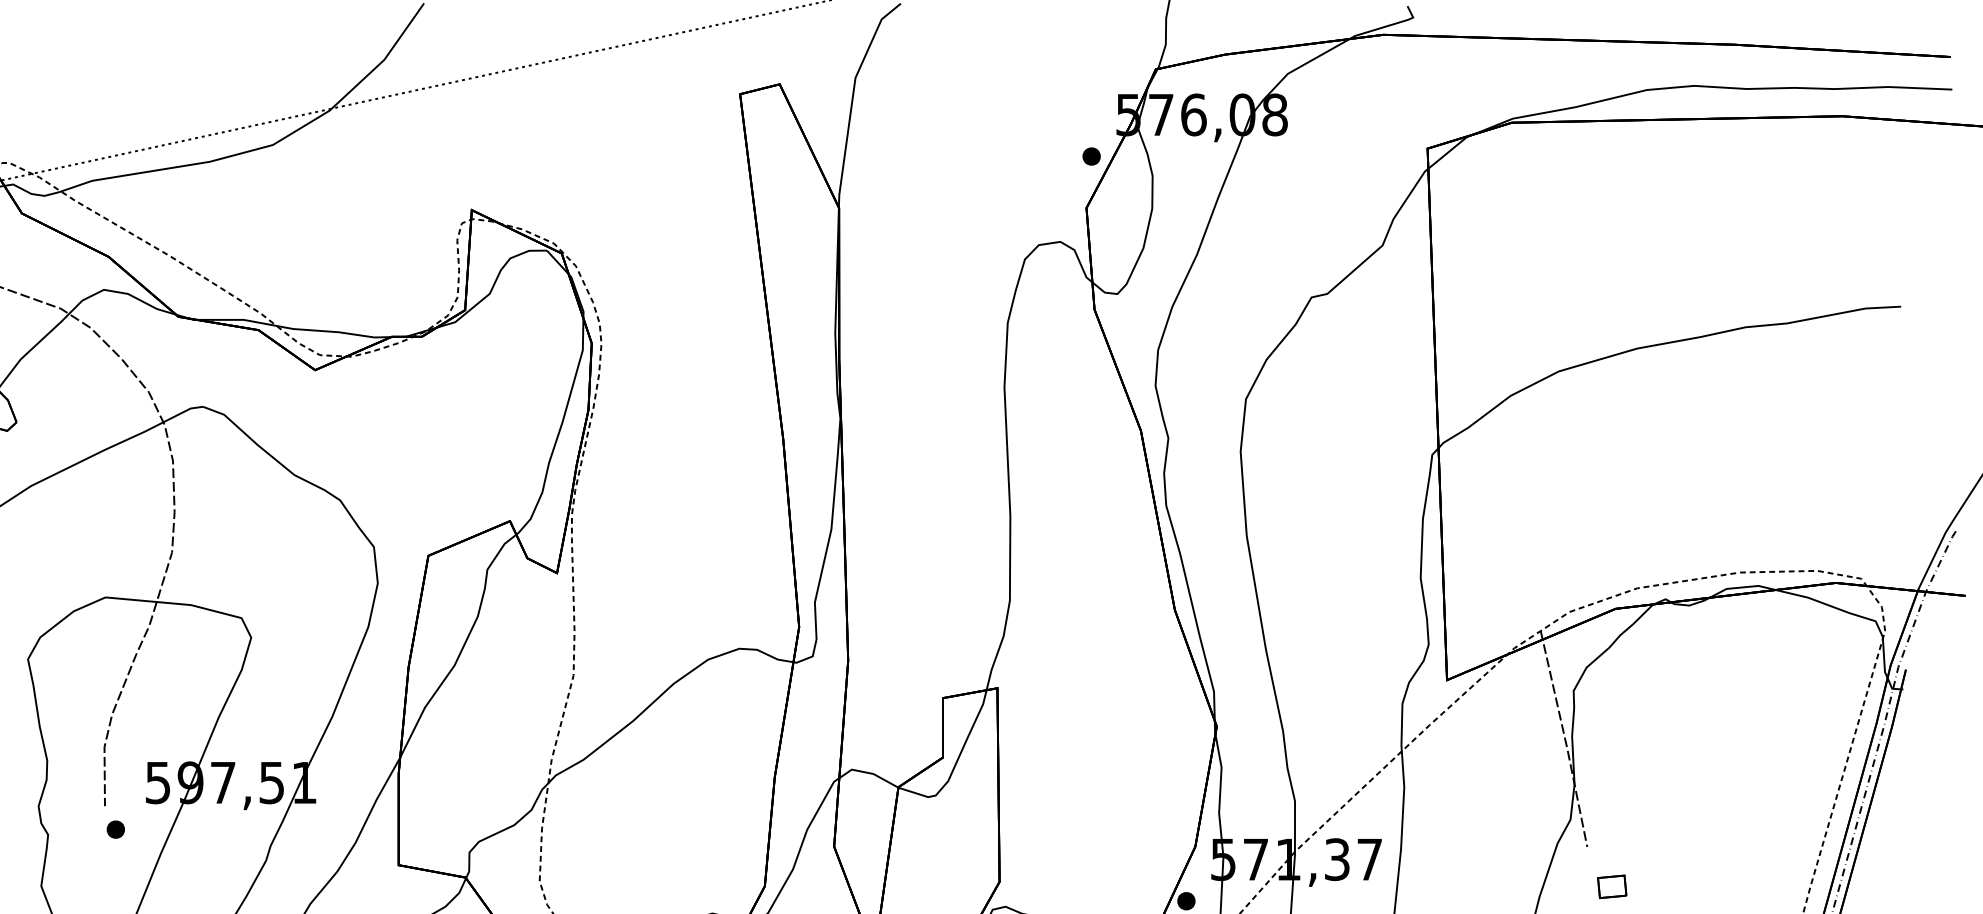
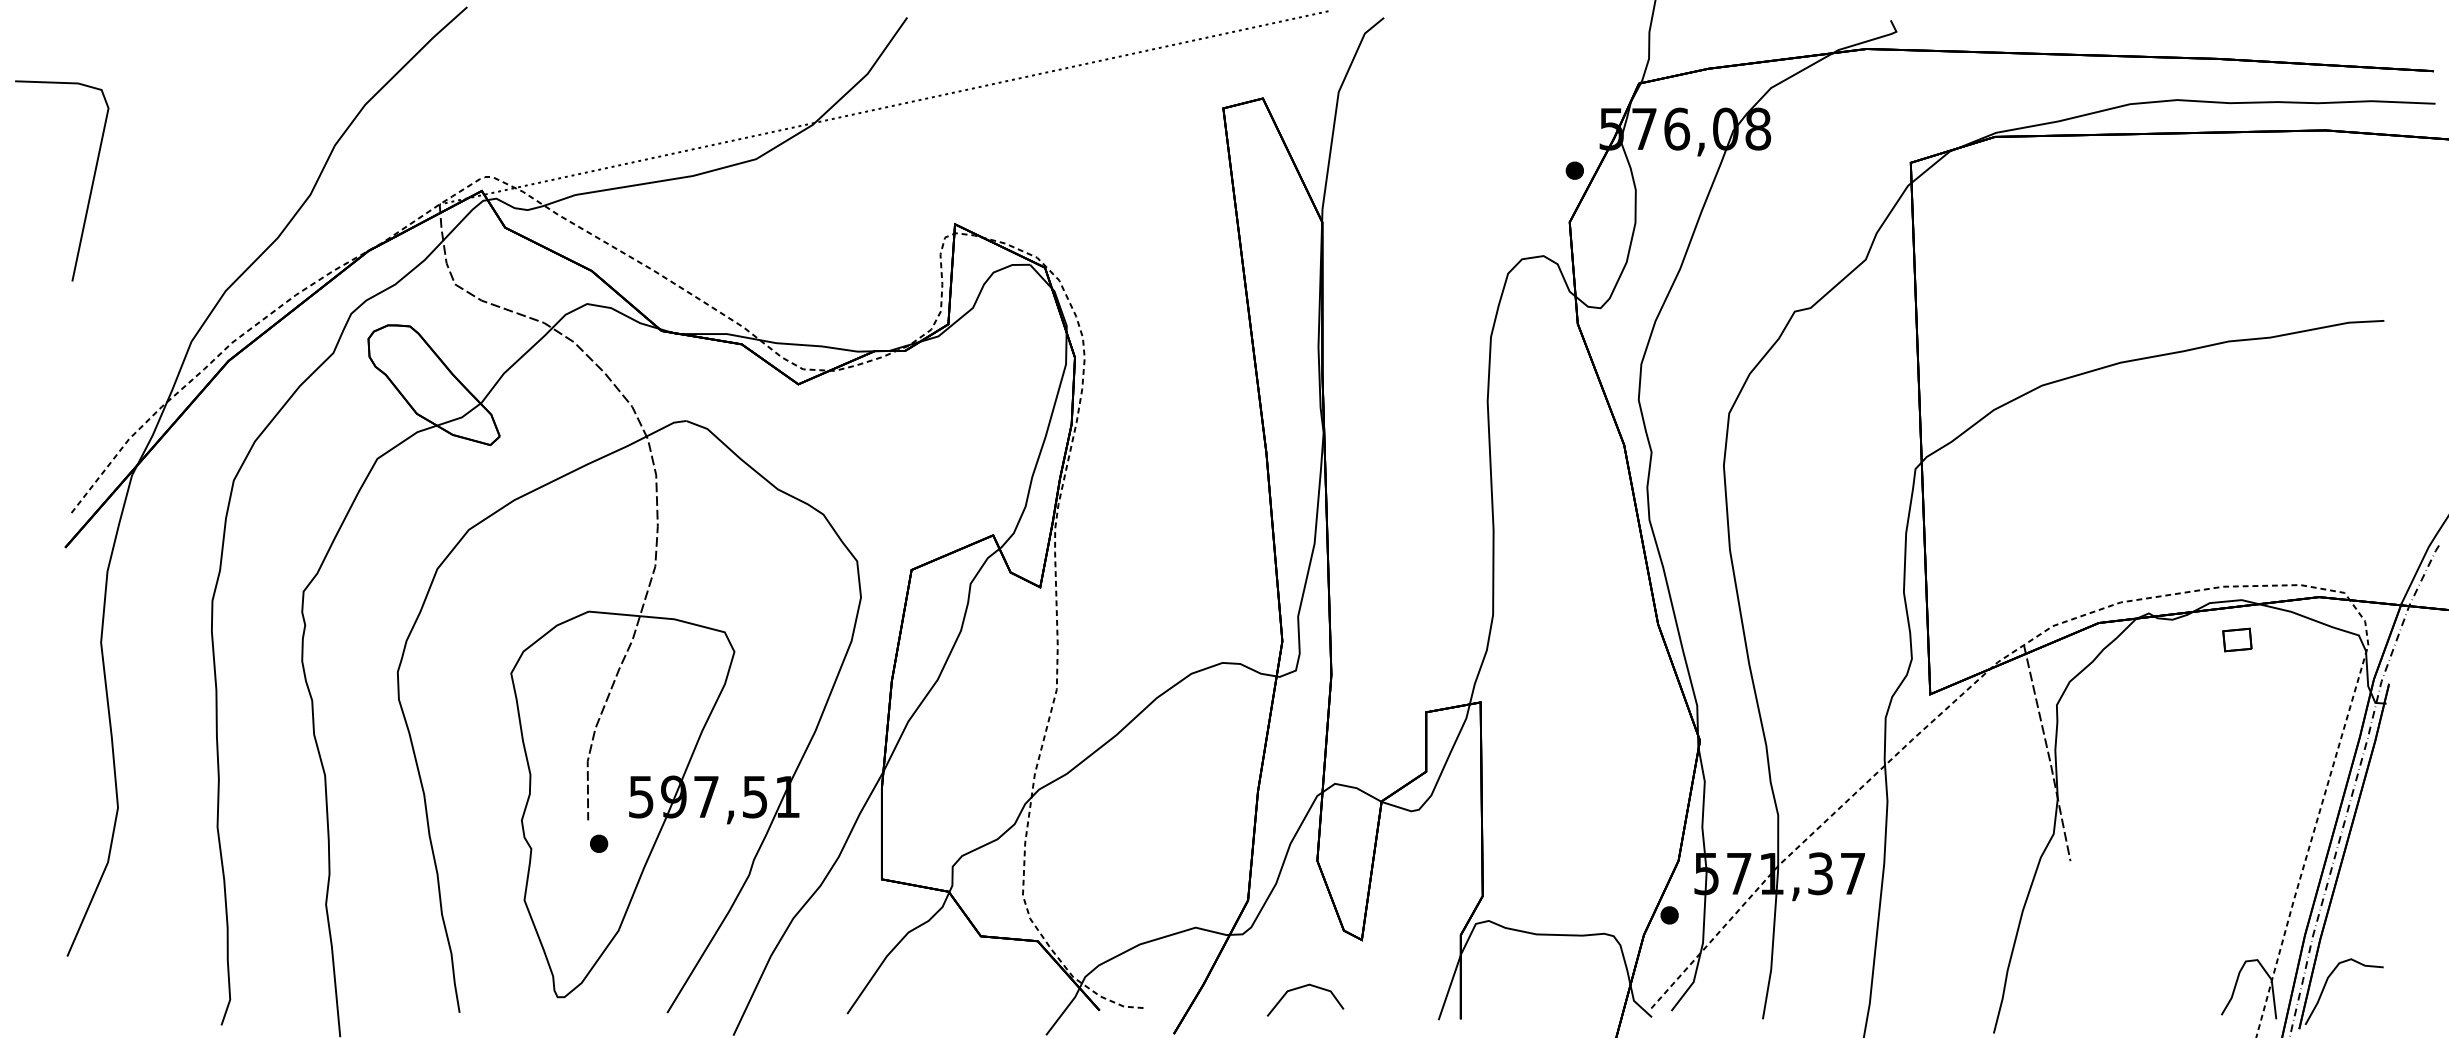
part: (1612, 886) -> (2237, 639), moved

